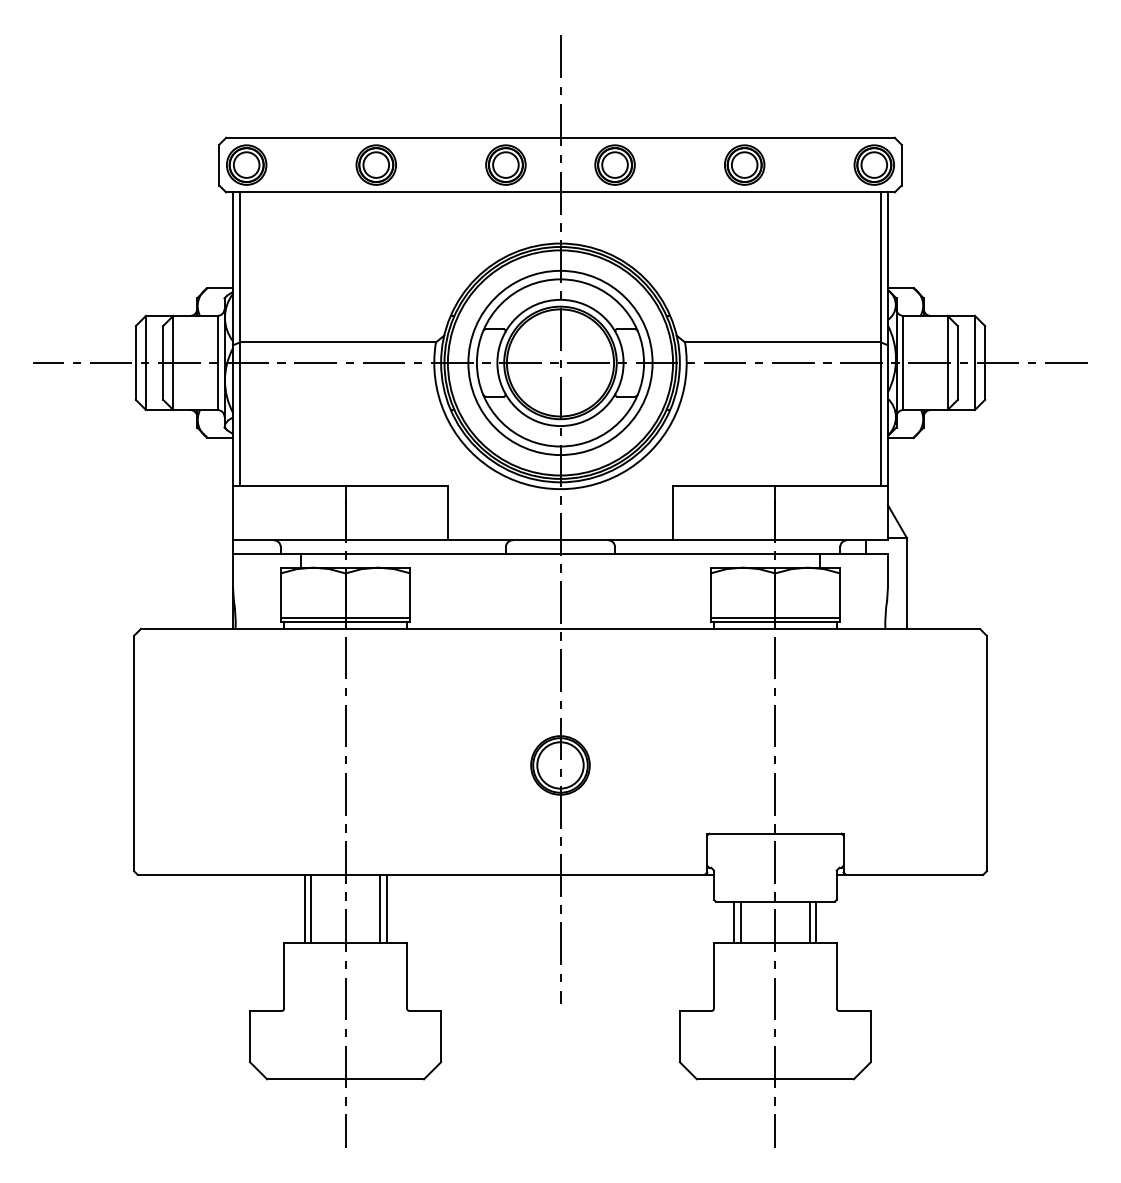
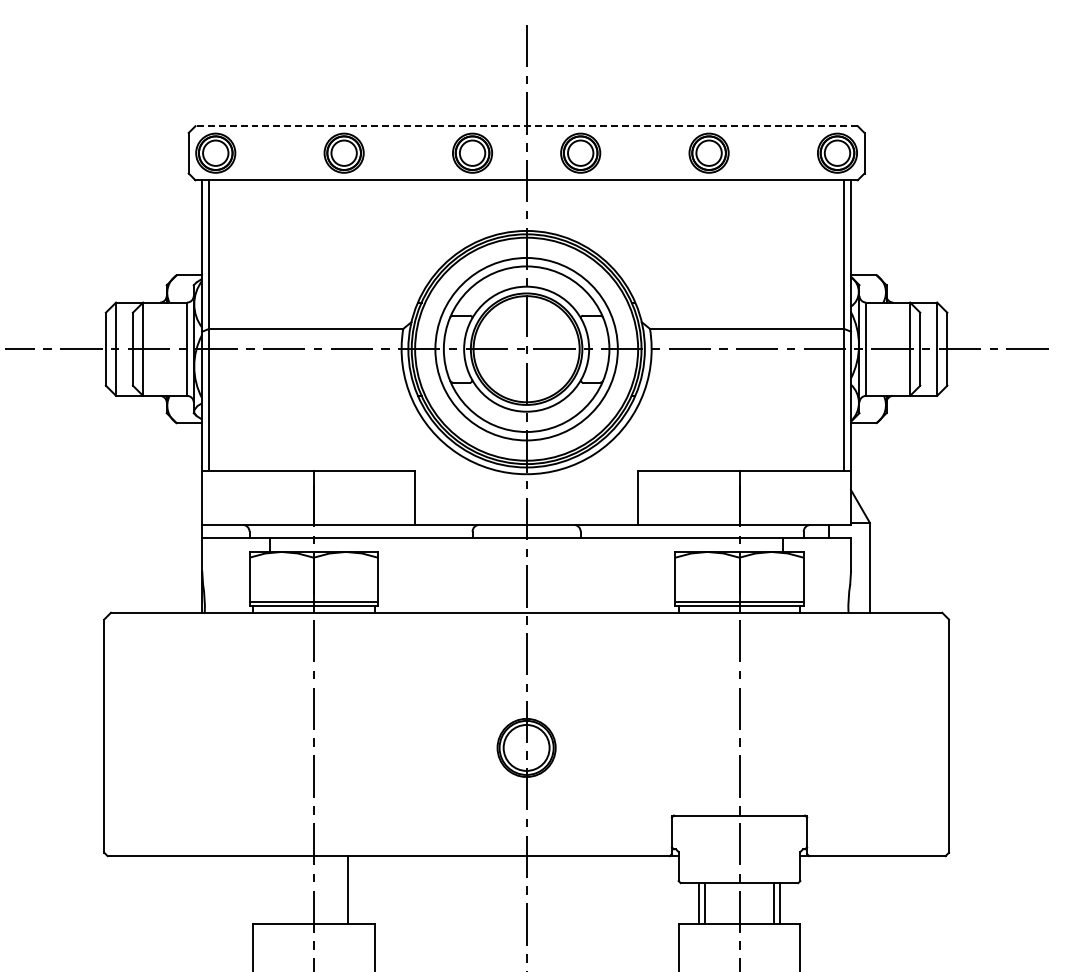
line: (560, 137) -> (526, 125), solid -> dashed
line: (304, 908) -> (273, 889), removed
line: (311, 908) -> (279, 889), removed
line: (386, 908) -> (354, 889), removed

